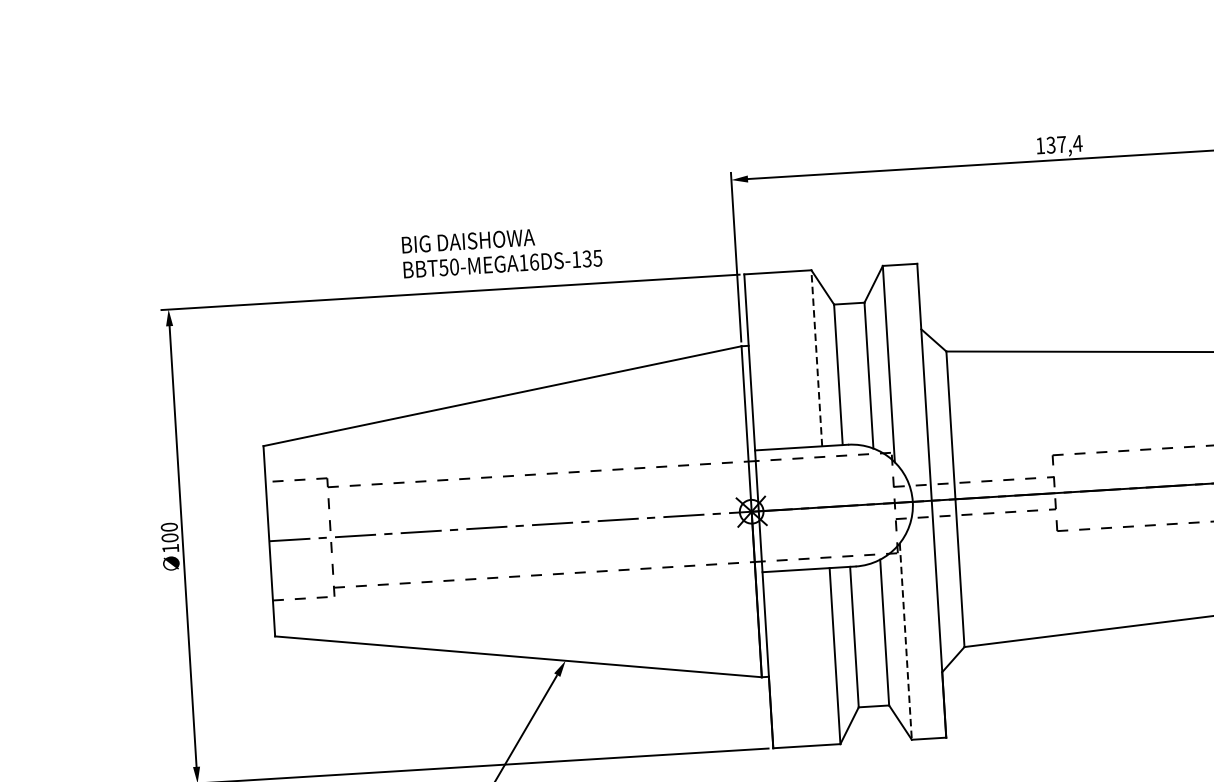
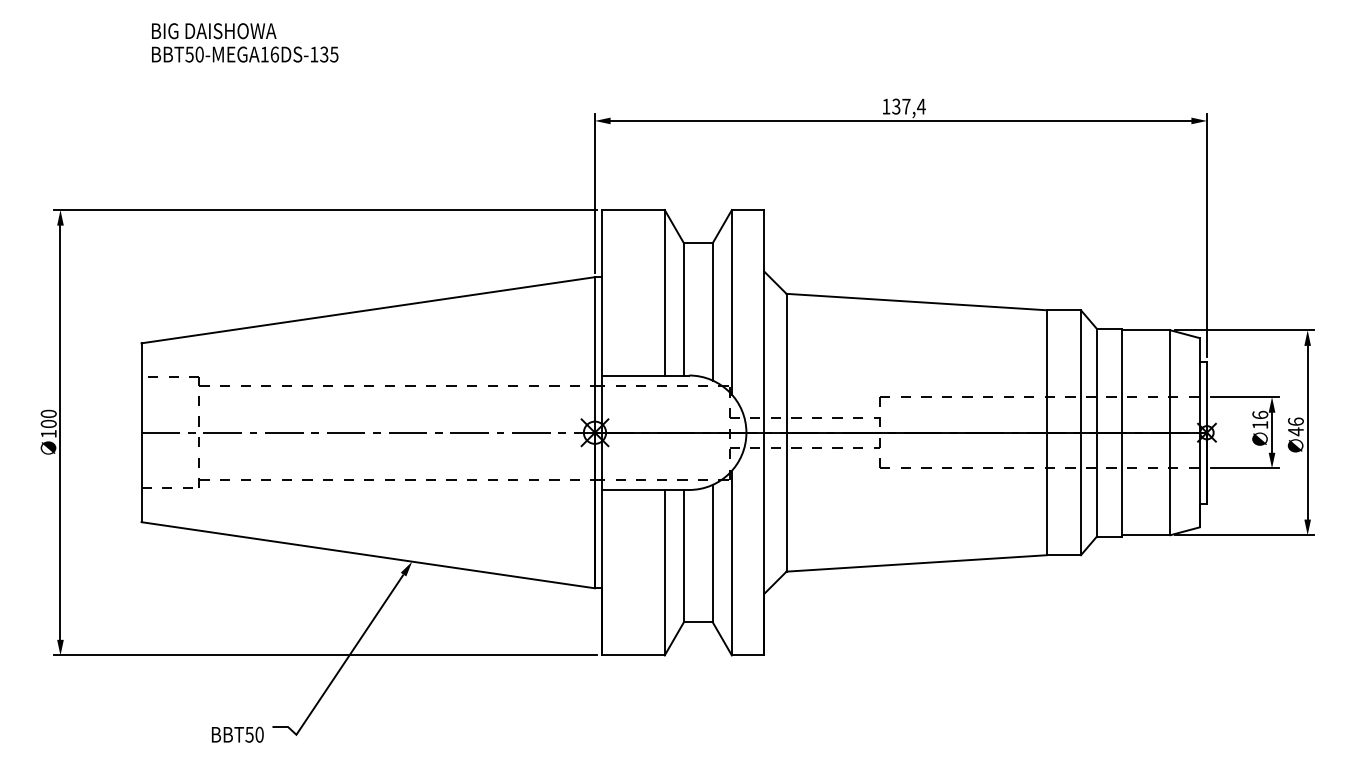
text: (502, 251) -> (245, 42), moved
line: (816, 358) -> (664, 292), dashed -> solid
line: (905, 641) -> (731, 563), dashed -> solid

